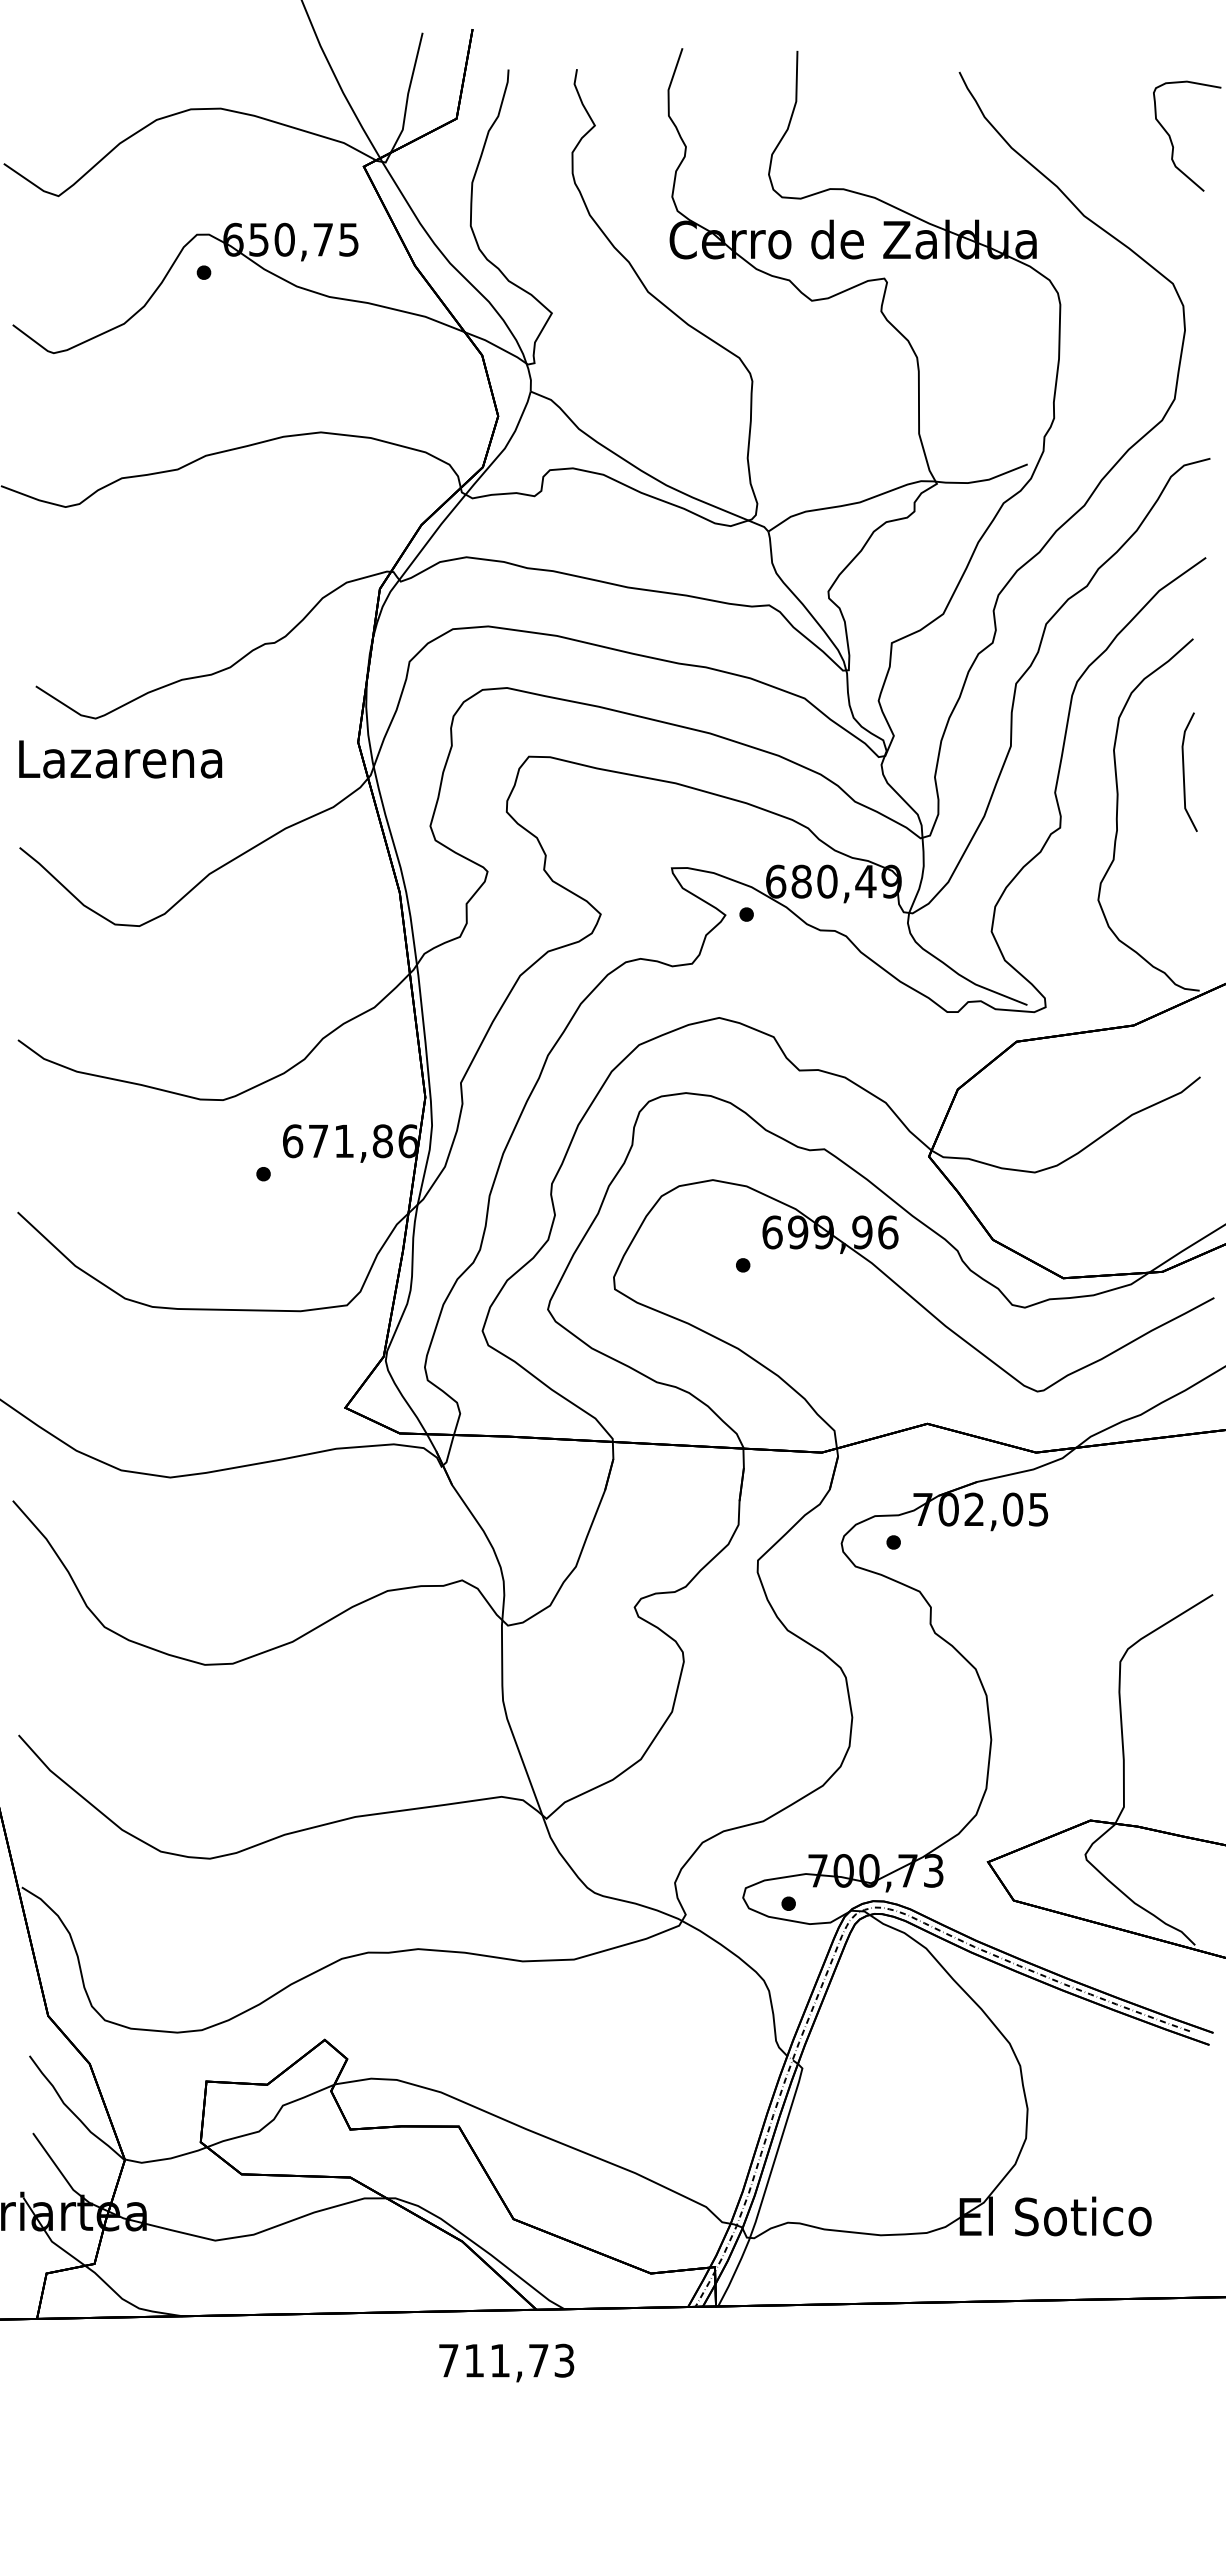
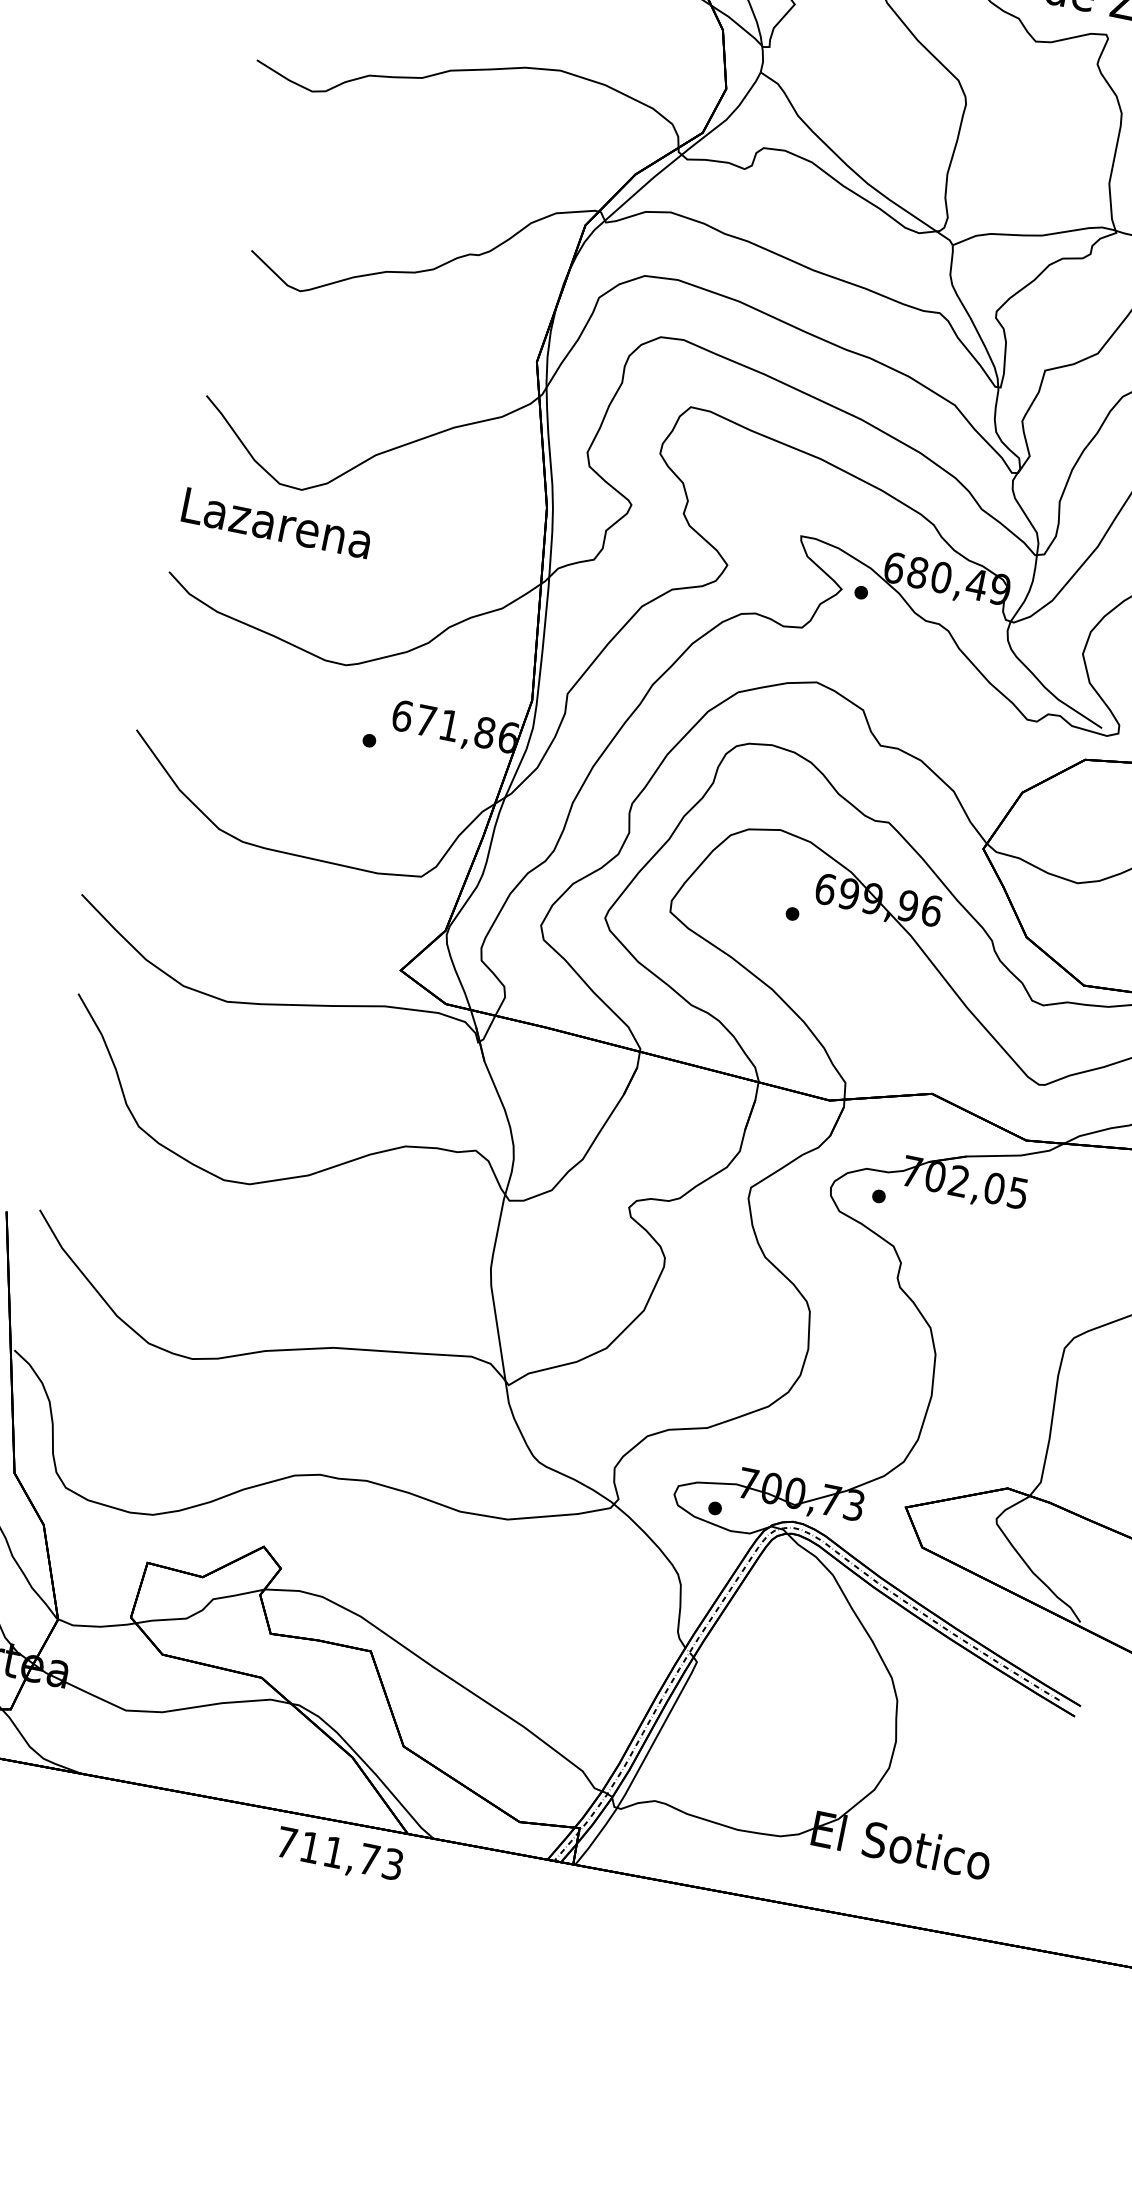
text: (120, 759) -> (276, 523), moved
text: (506, 2362) -> (339, 1855), moved

